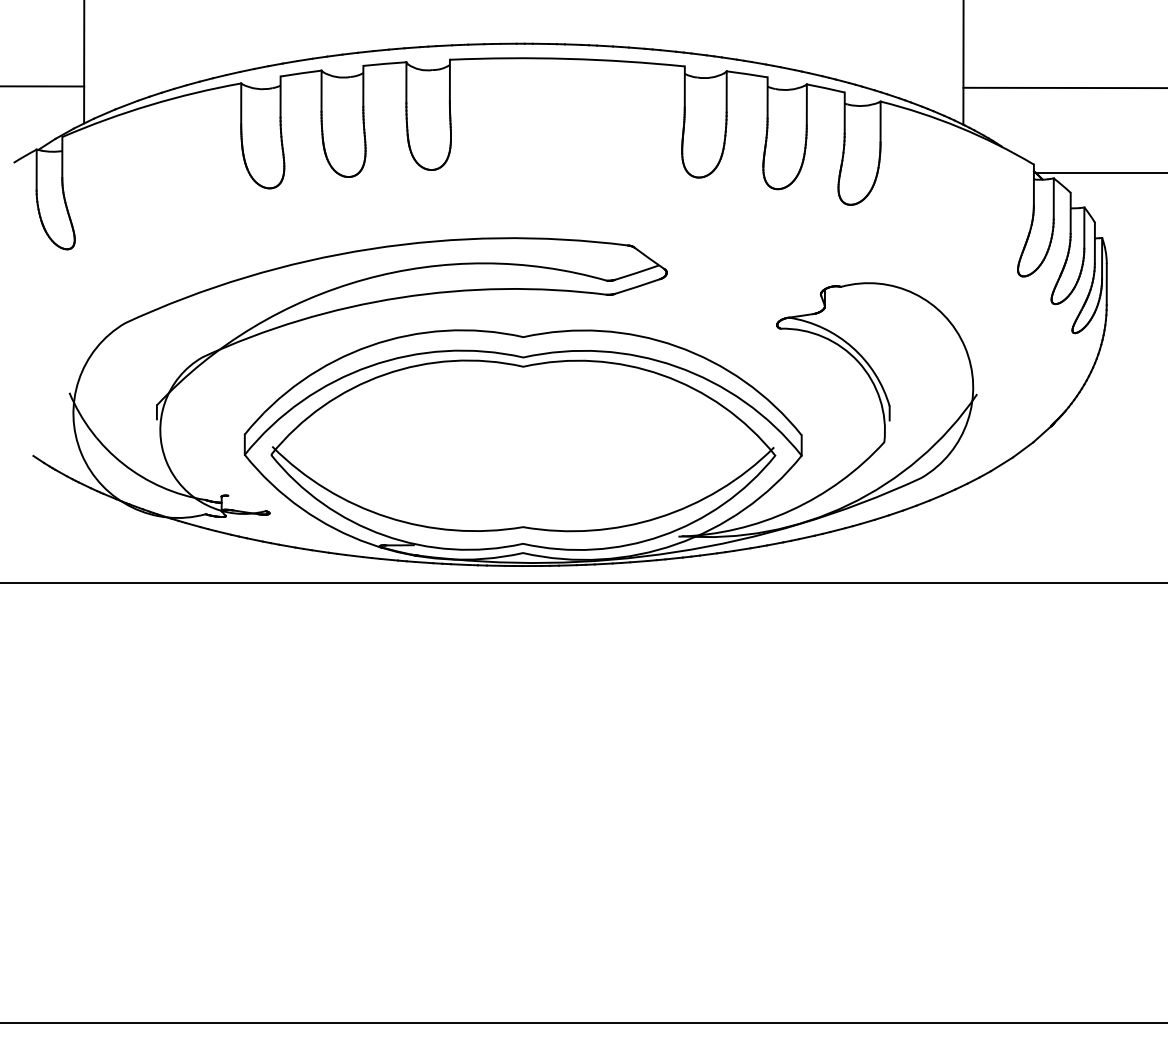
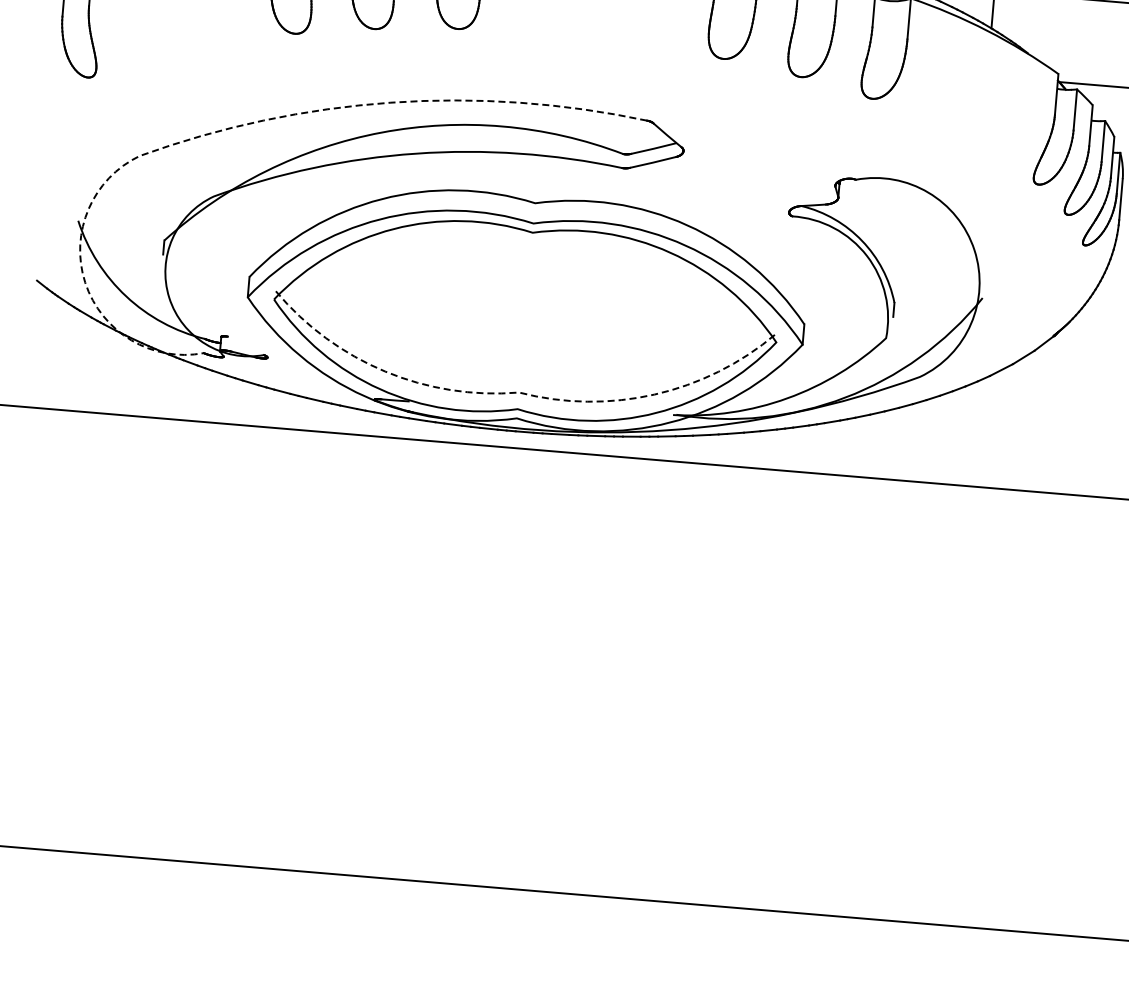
line: (218, 286) -> (235, 127), solid -> dashed
line: (523, 527) -> (519, 392), solid -> dashed

